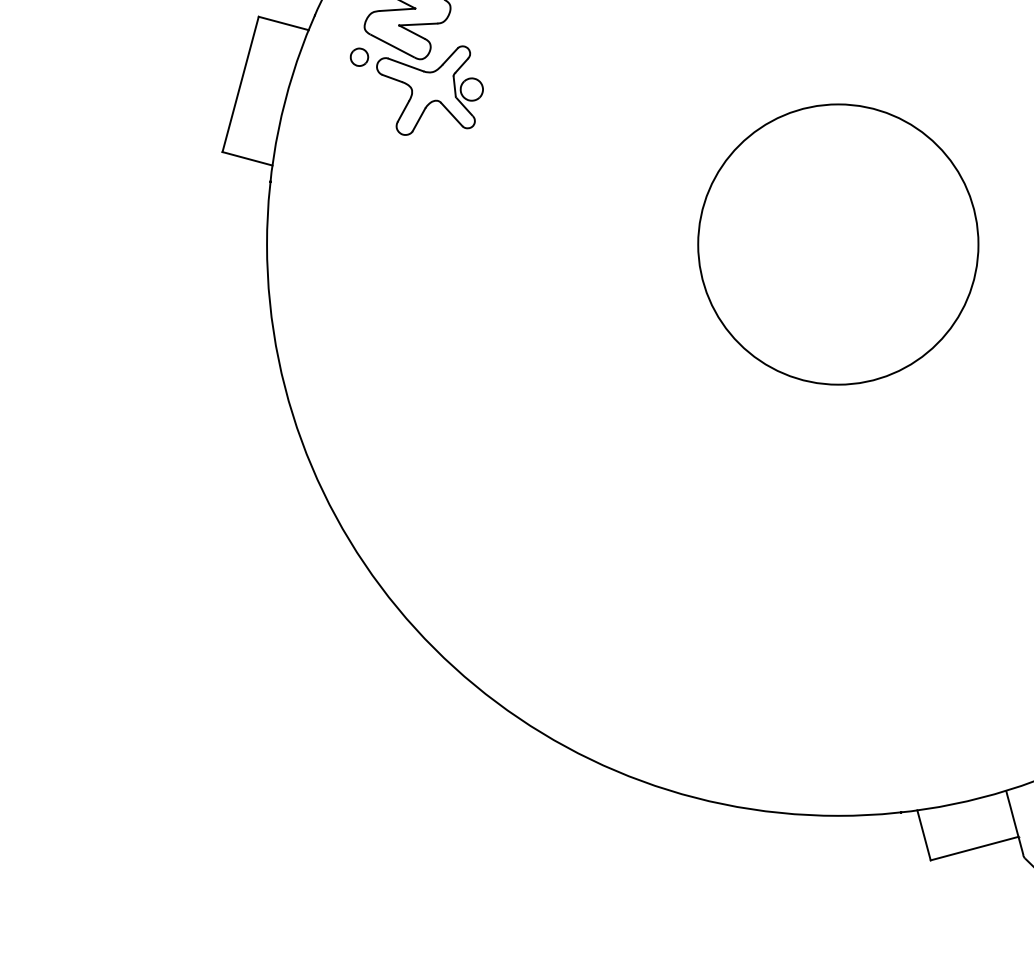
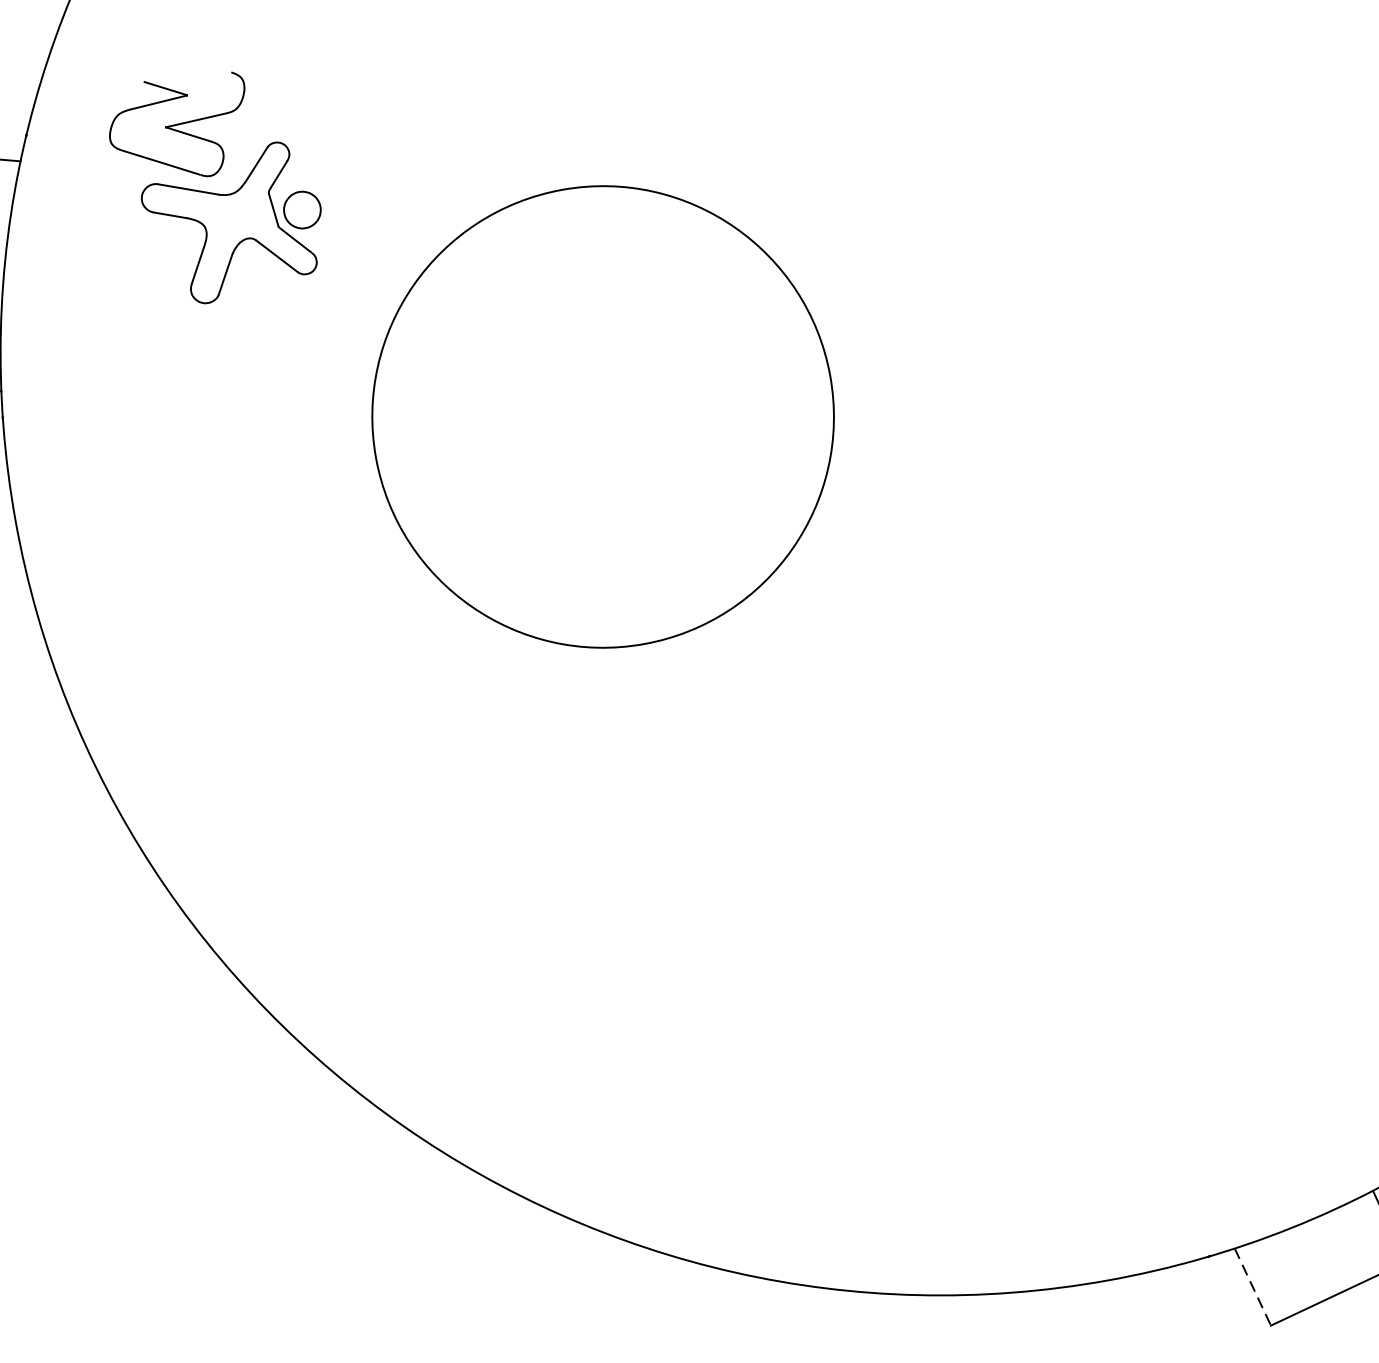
part: (359, 56) -> (110, 189), removed
circle: (838, 244) -> (603, 416), moved
line: (924, 835) -> (1253, 1287), solid -> dashed

